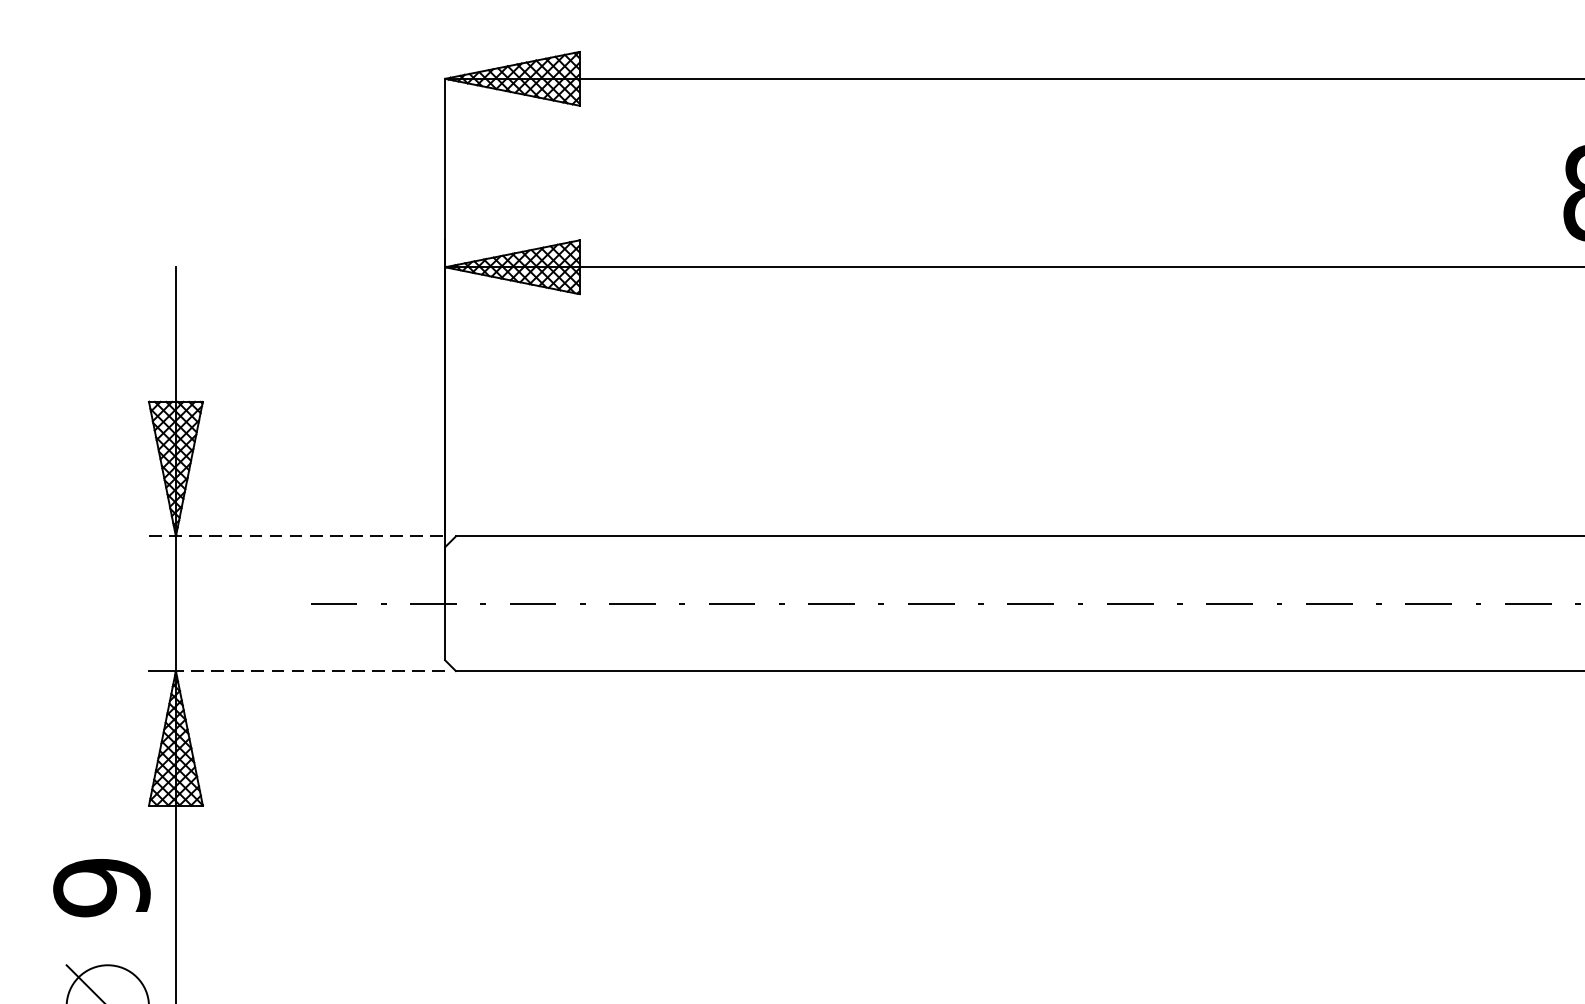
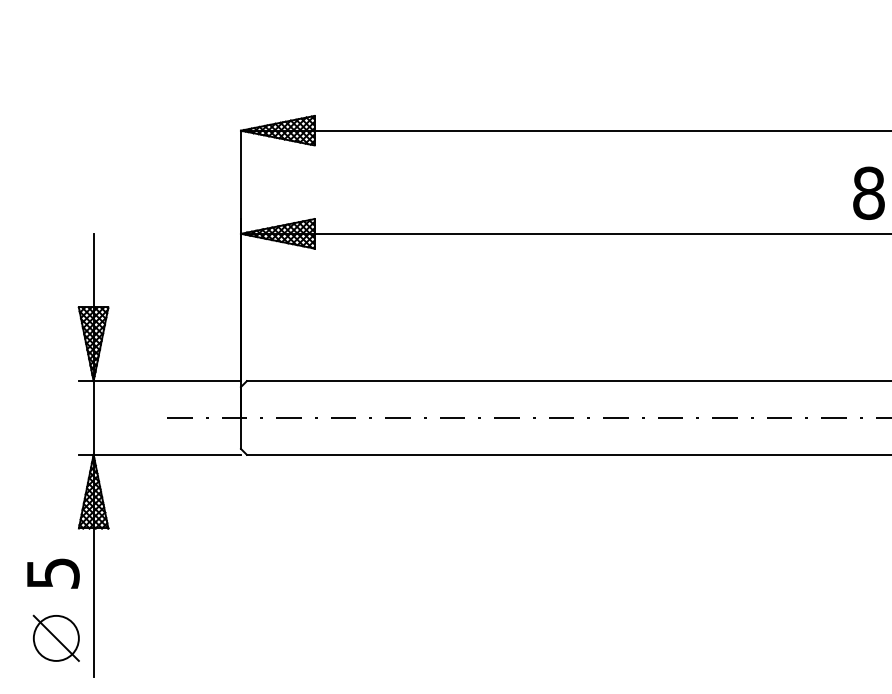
line: (298, 537) -> (160, 381), dashed -> solid
line: (310, 670) -> (167, 454), dashed -> solid
text: (100, 887) -> (52, 573), 9 -> 5

